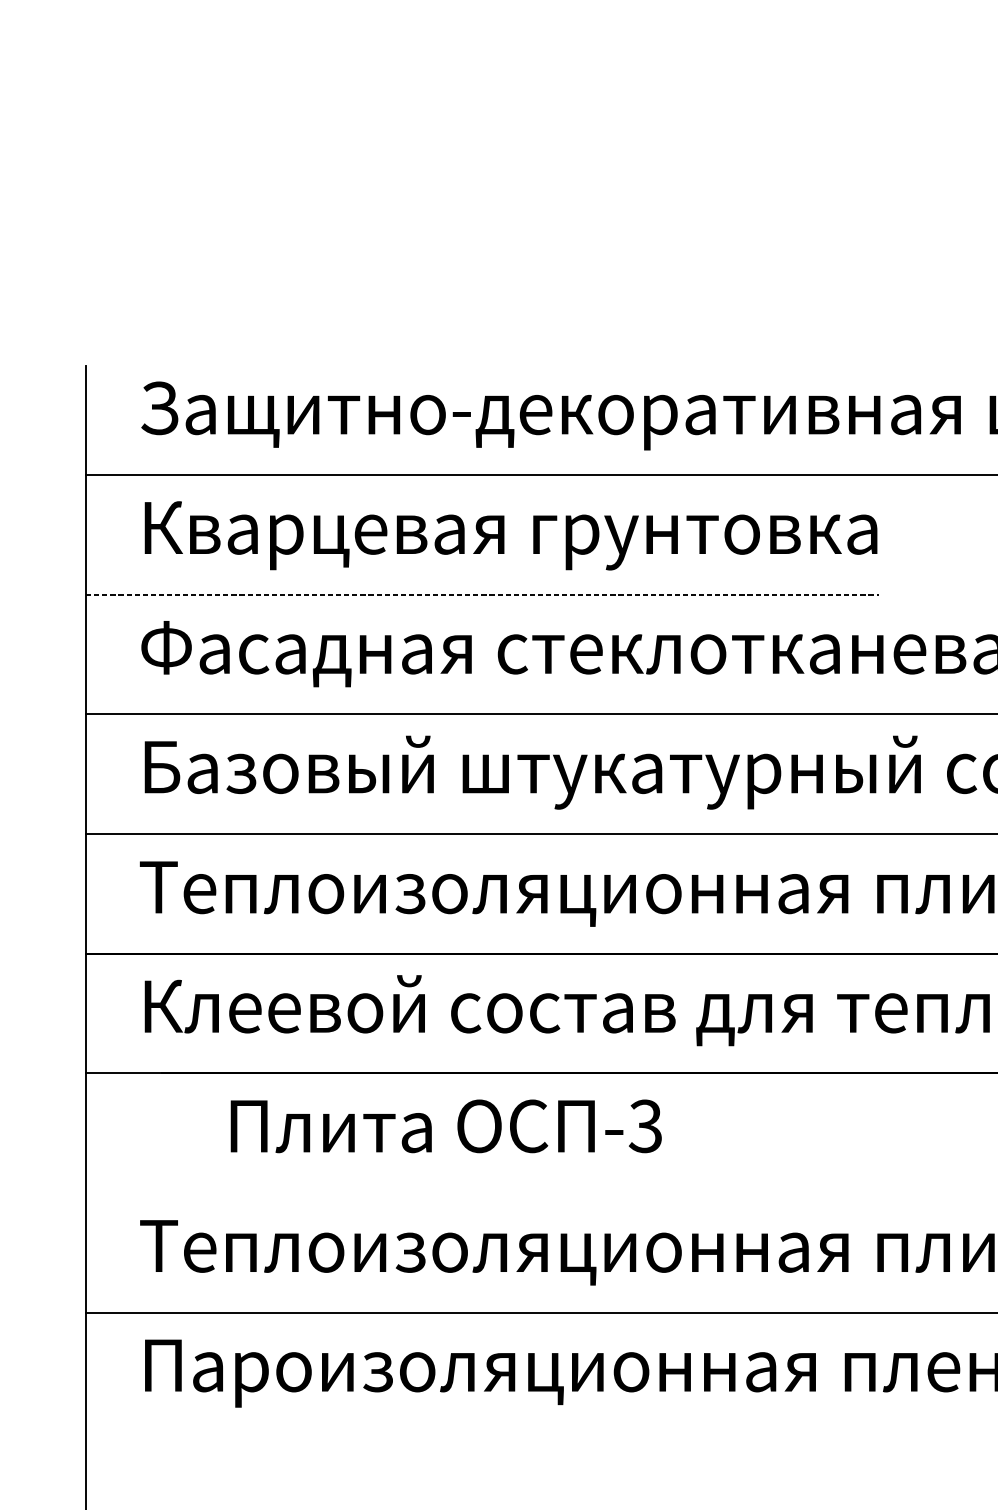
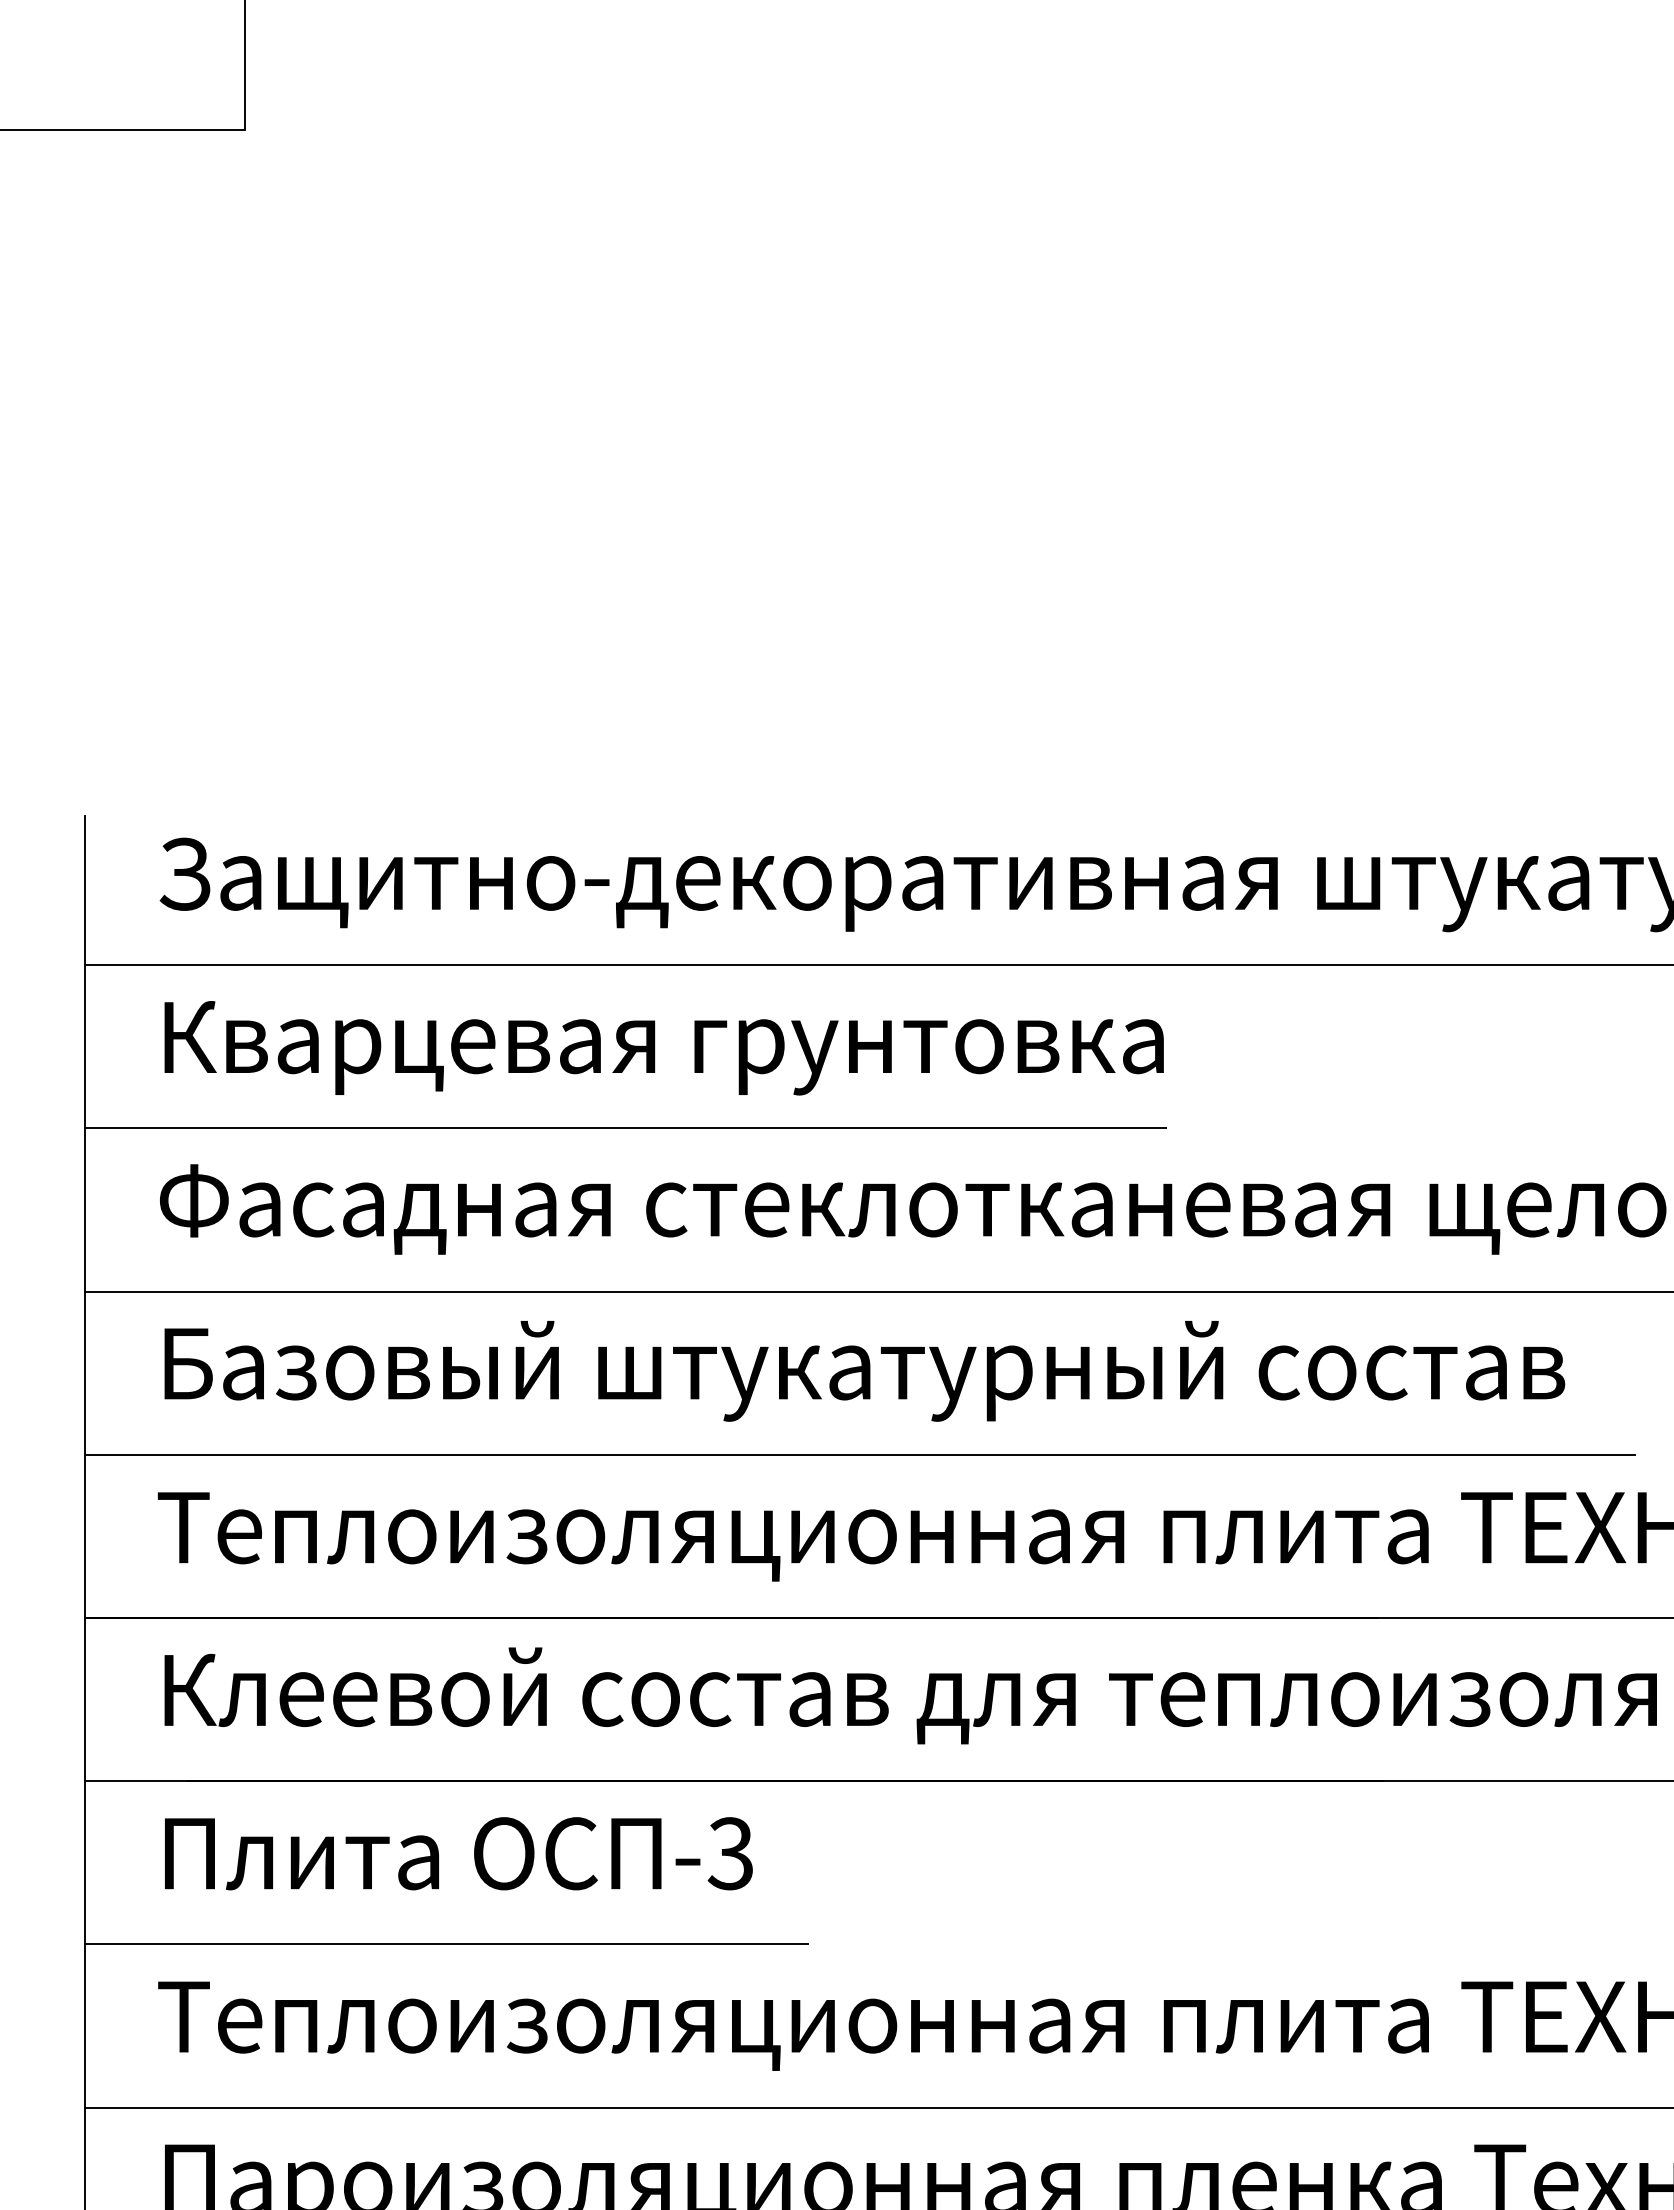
line: (482, 594) -> (625, 1128), dashed -> solid
text: (446, 1126) -> (458, 1853), moved
line: (351, 1192) -> (446, 1944), added

